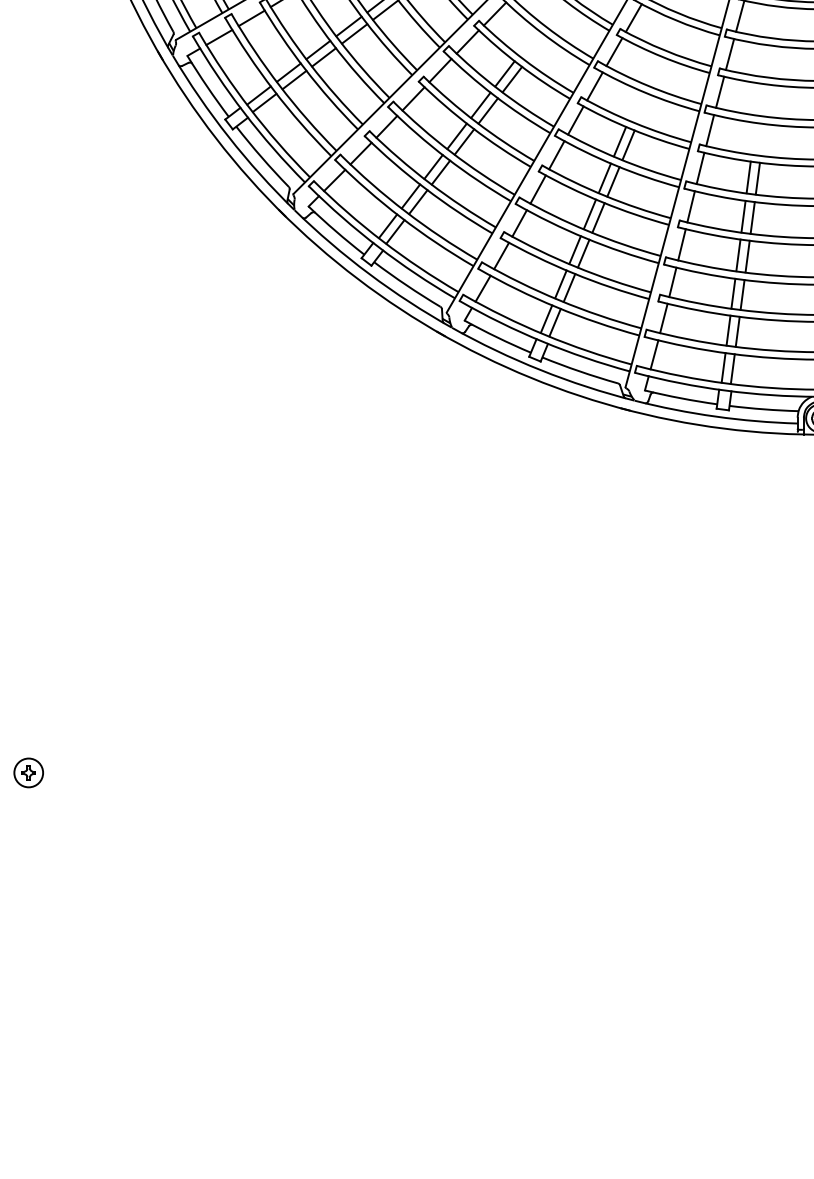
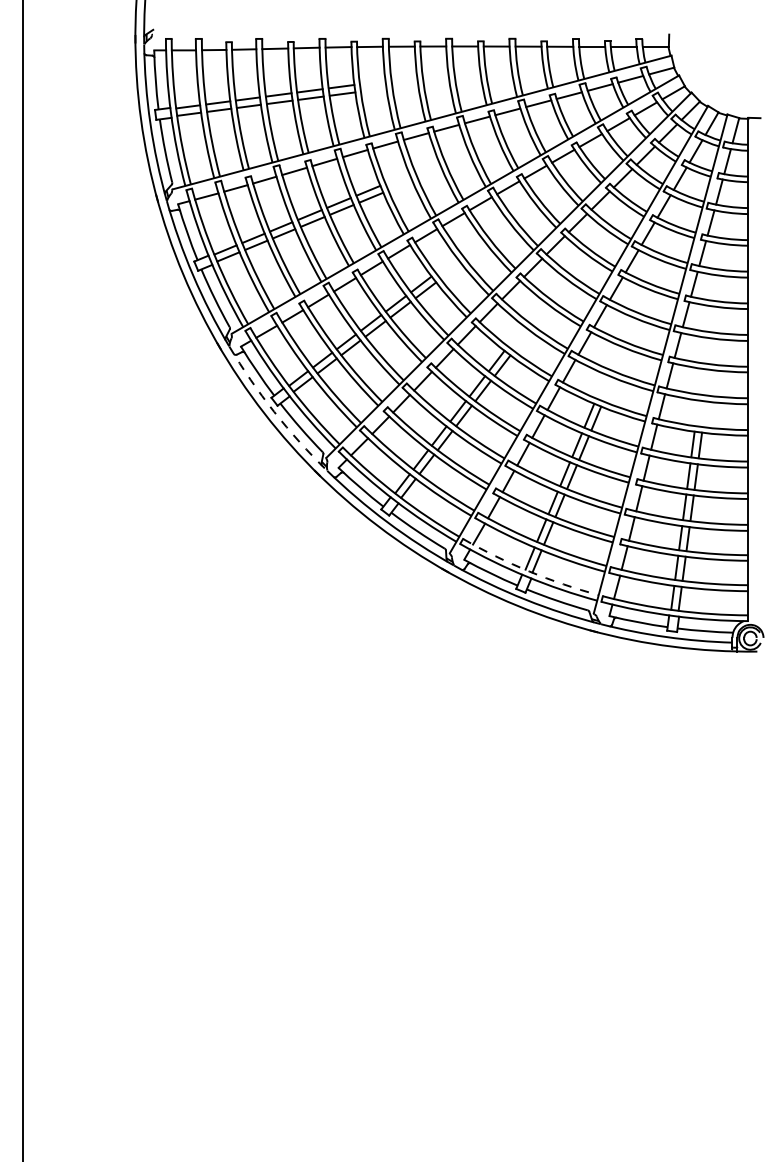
arc: (229, 136) -> (274, 411), solid -> dashed
arc: (545, 335) -> (529, 571), solid -> dashed
part: (27, 772) -> (112, 923), removed

